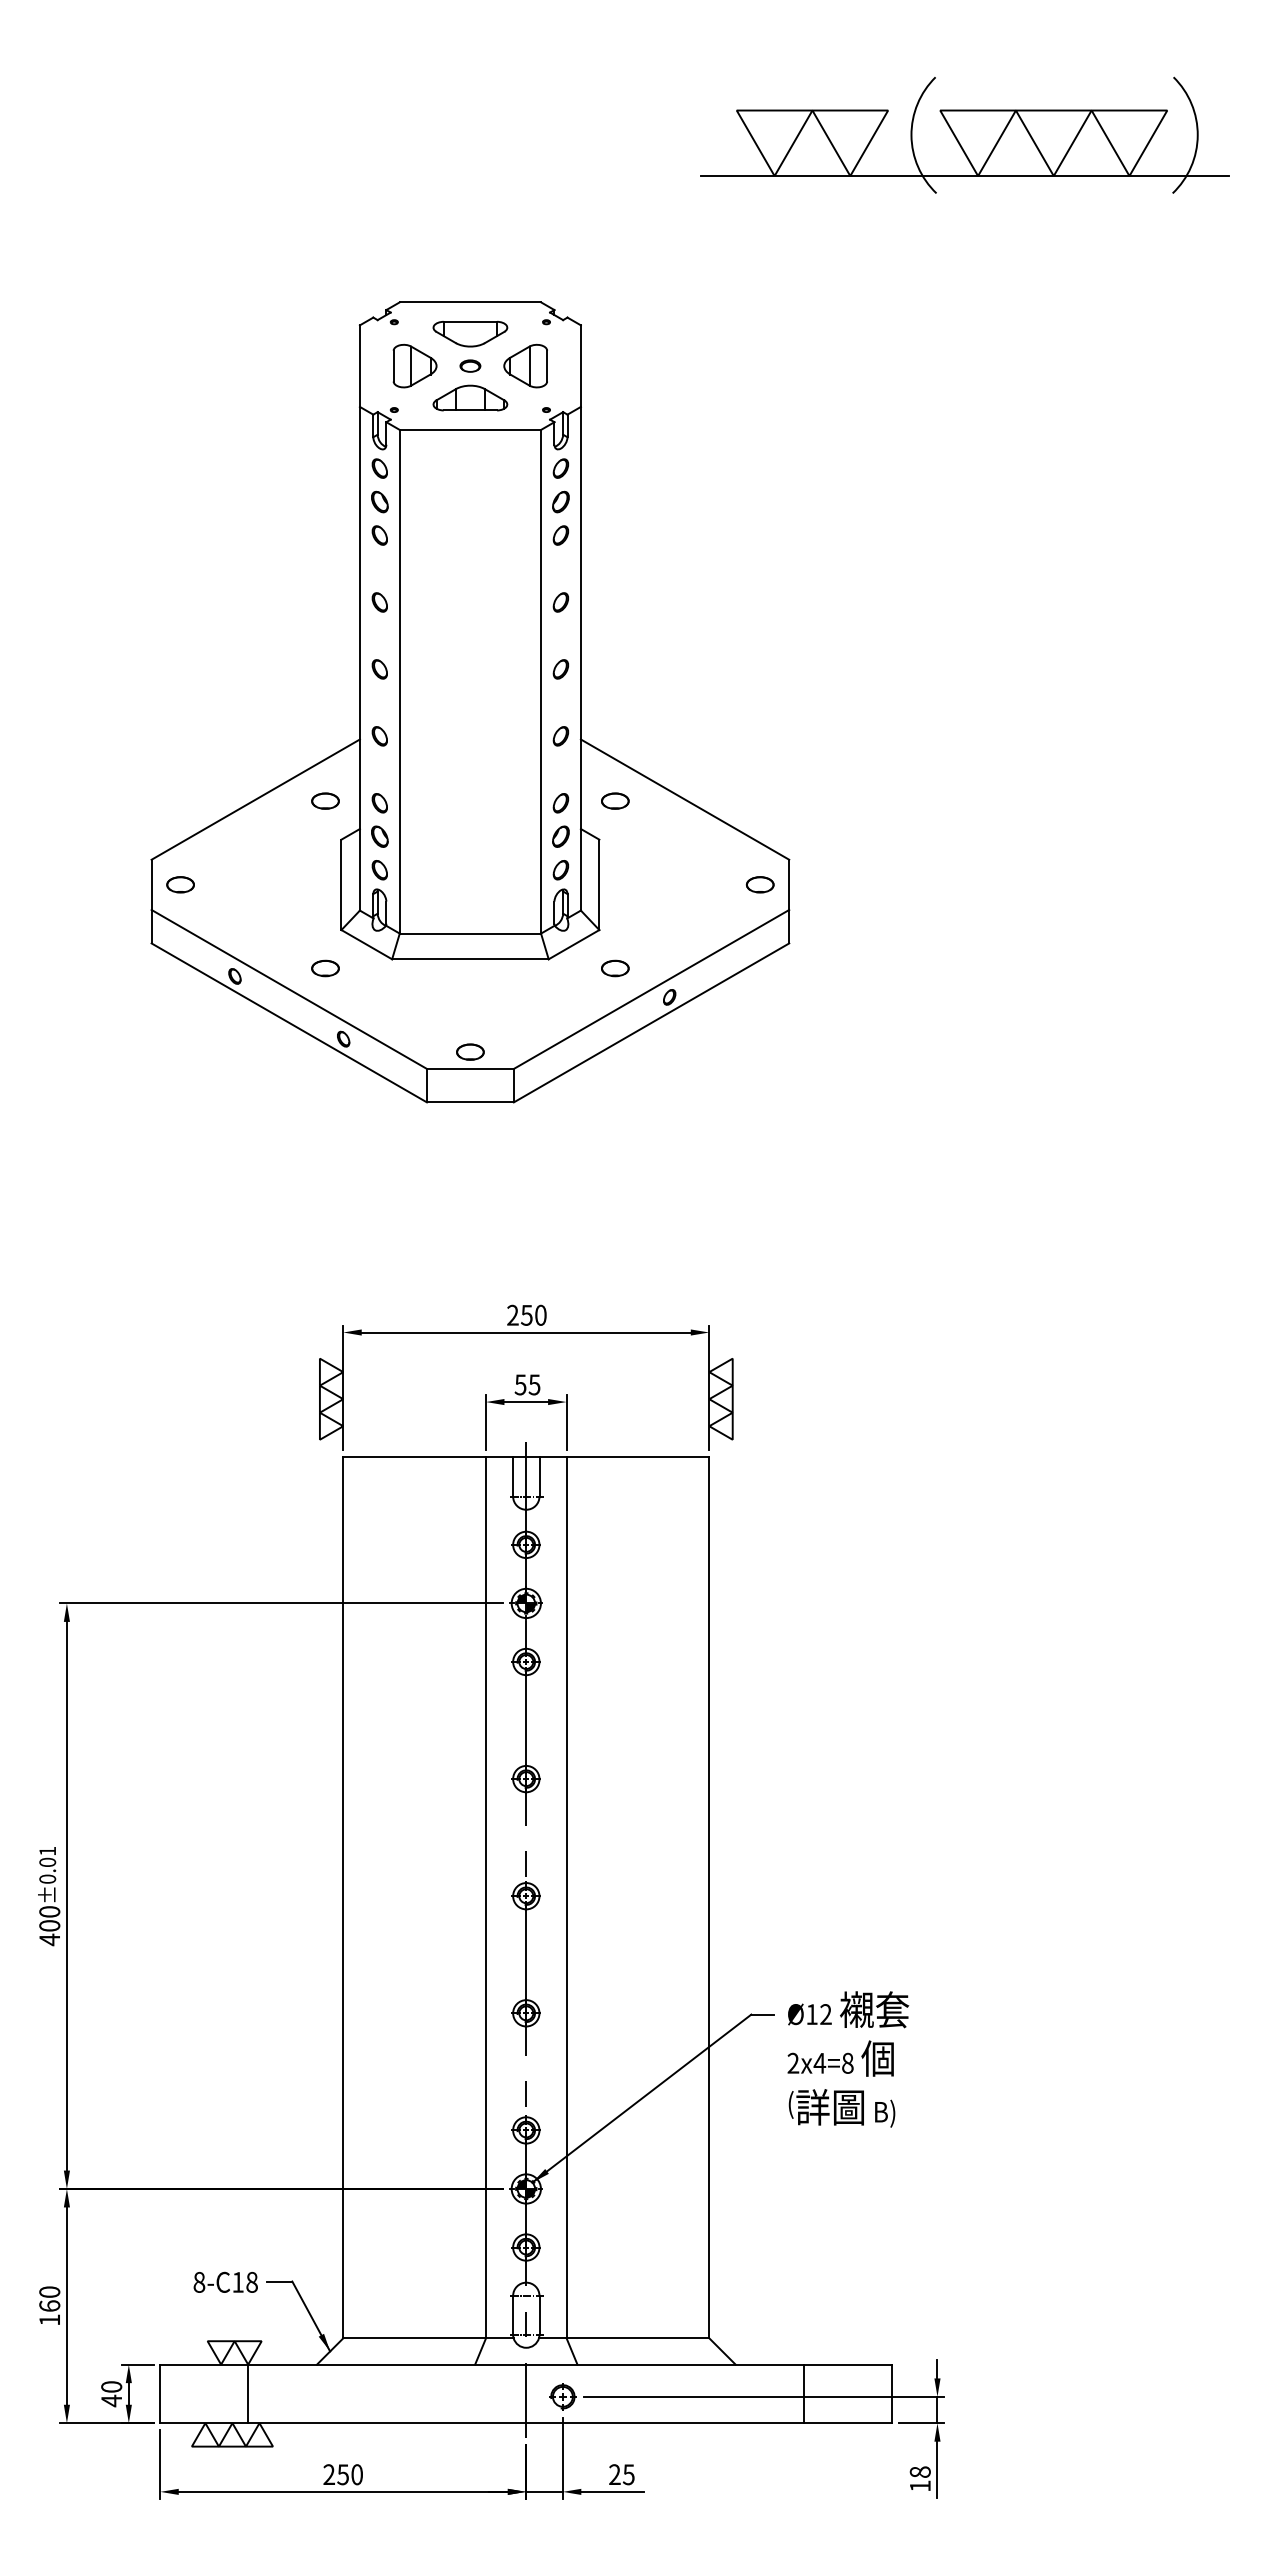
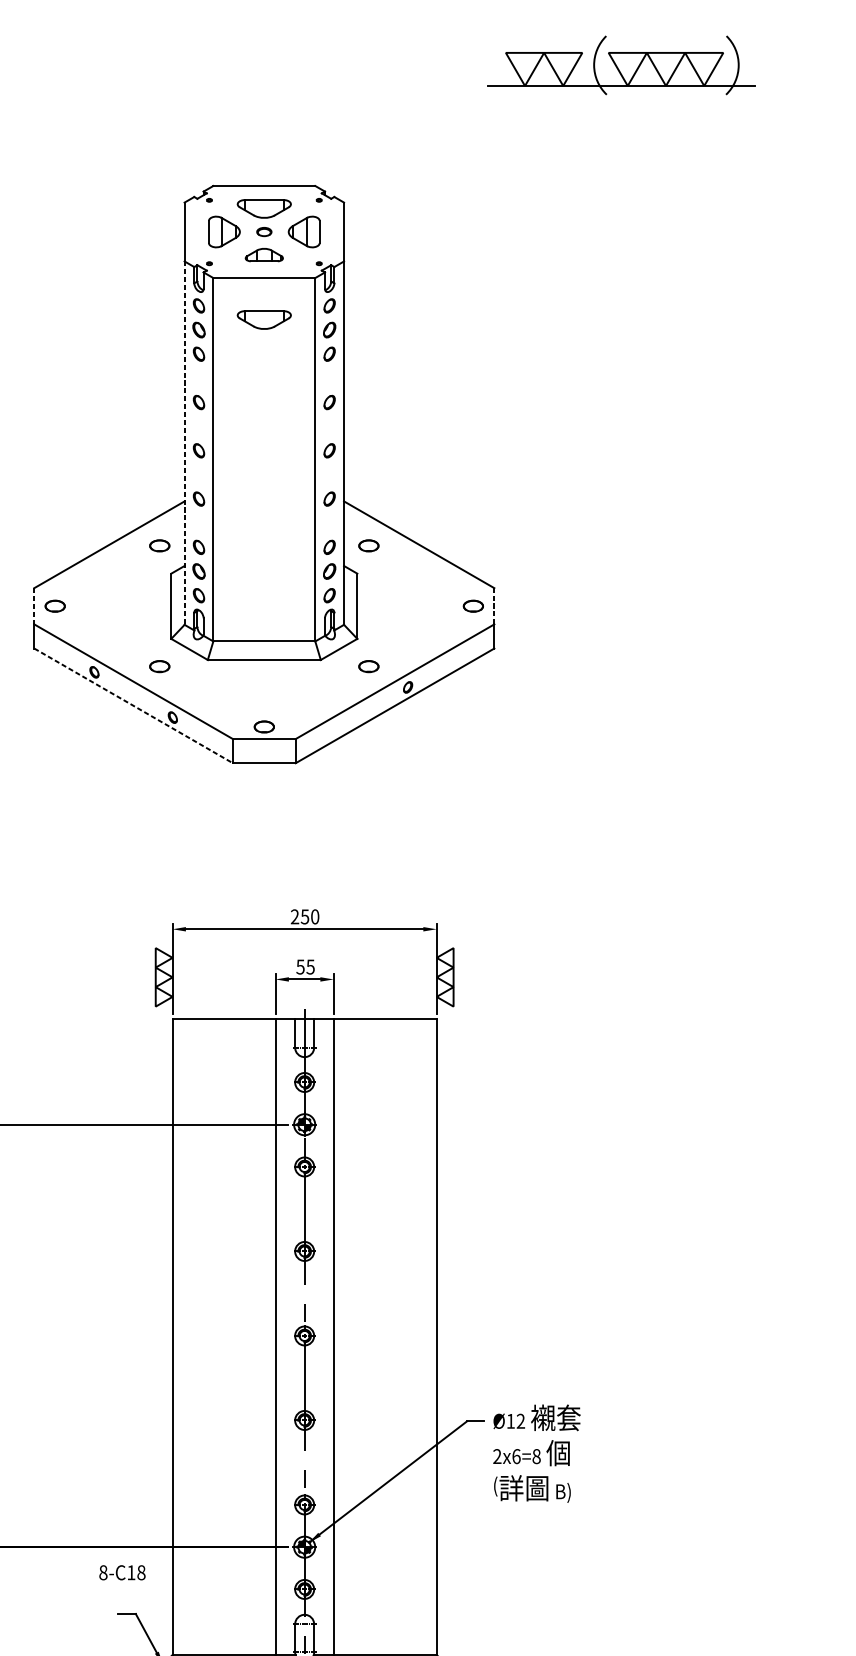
part: (964, 134) -> (620, 64), size x0.7
part: (470, 397) -> (264, 254), size x0.7
part: (470, 488) -> (264, 320), added
line: (359, 658) -> (184, 442), solid -> dashed
line: (789, 884) -> (494, 606), solid -> dashed
line: (151, 885) -> (34, 606), solid -> dashed
line: (289, 1022) -> (133, 705), solid -> dashed
text: (819, 2062) -> (516, 1455), 2x4=8 -> 2x6=8
text: (225, 2281) -> (122, 1572), moved

